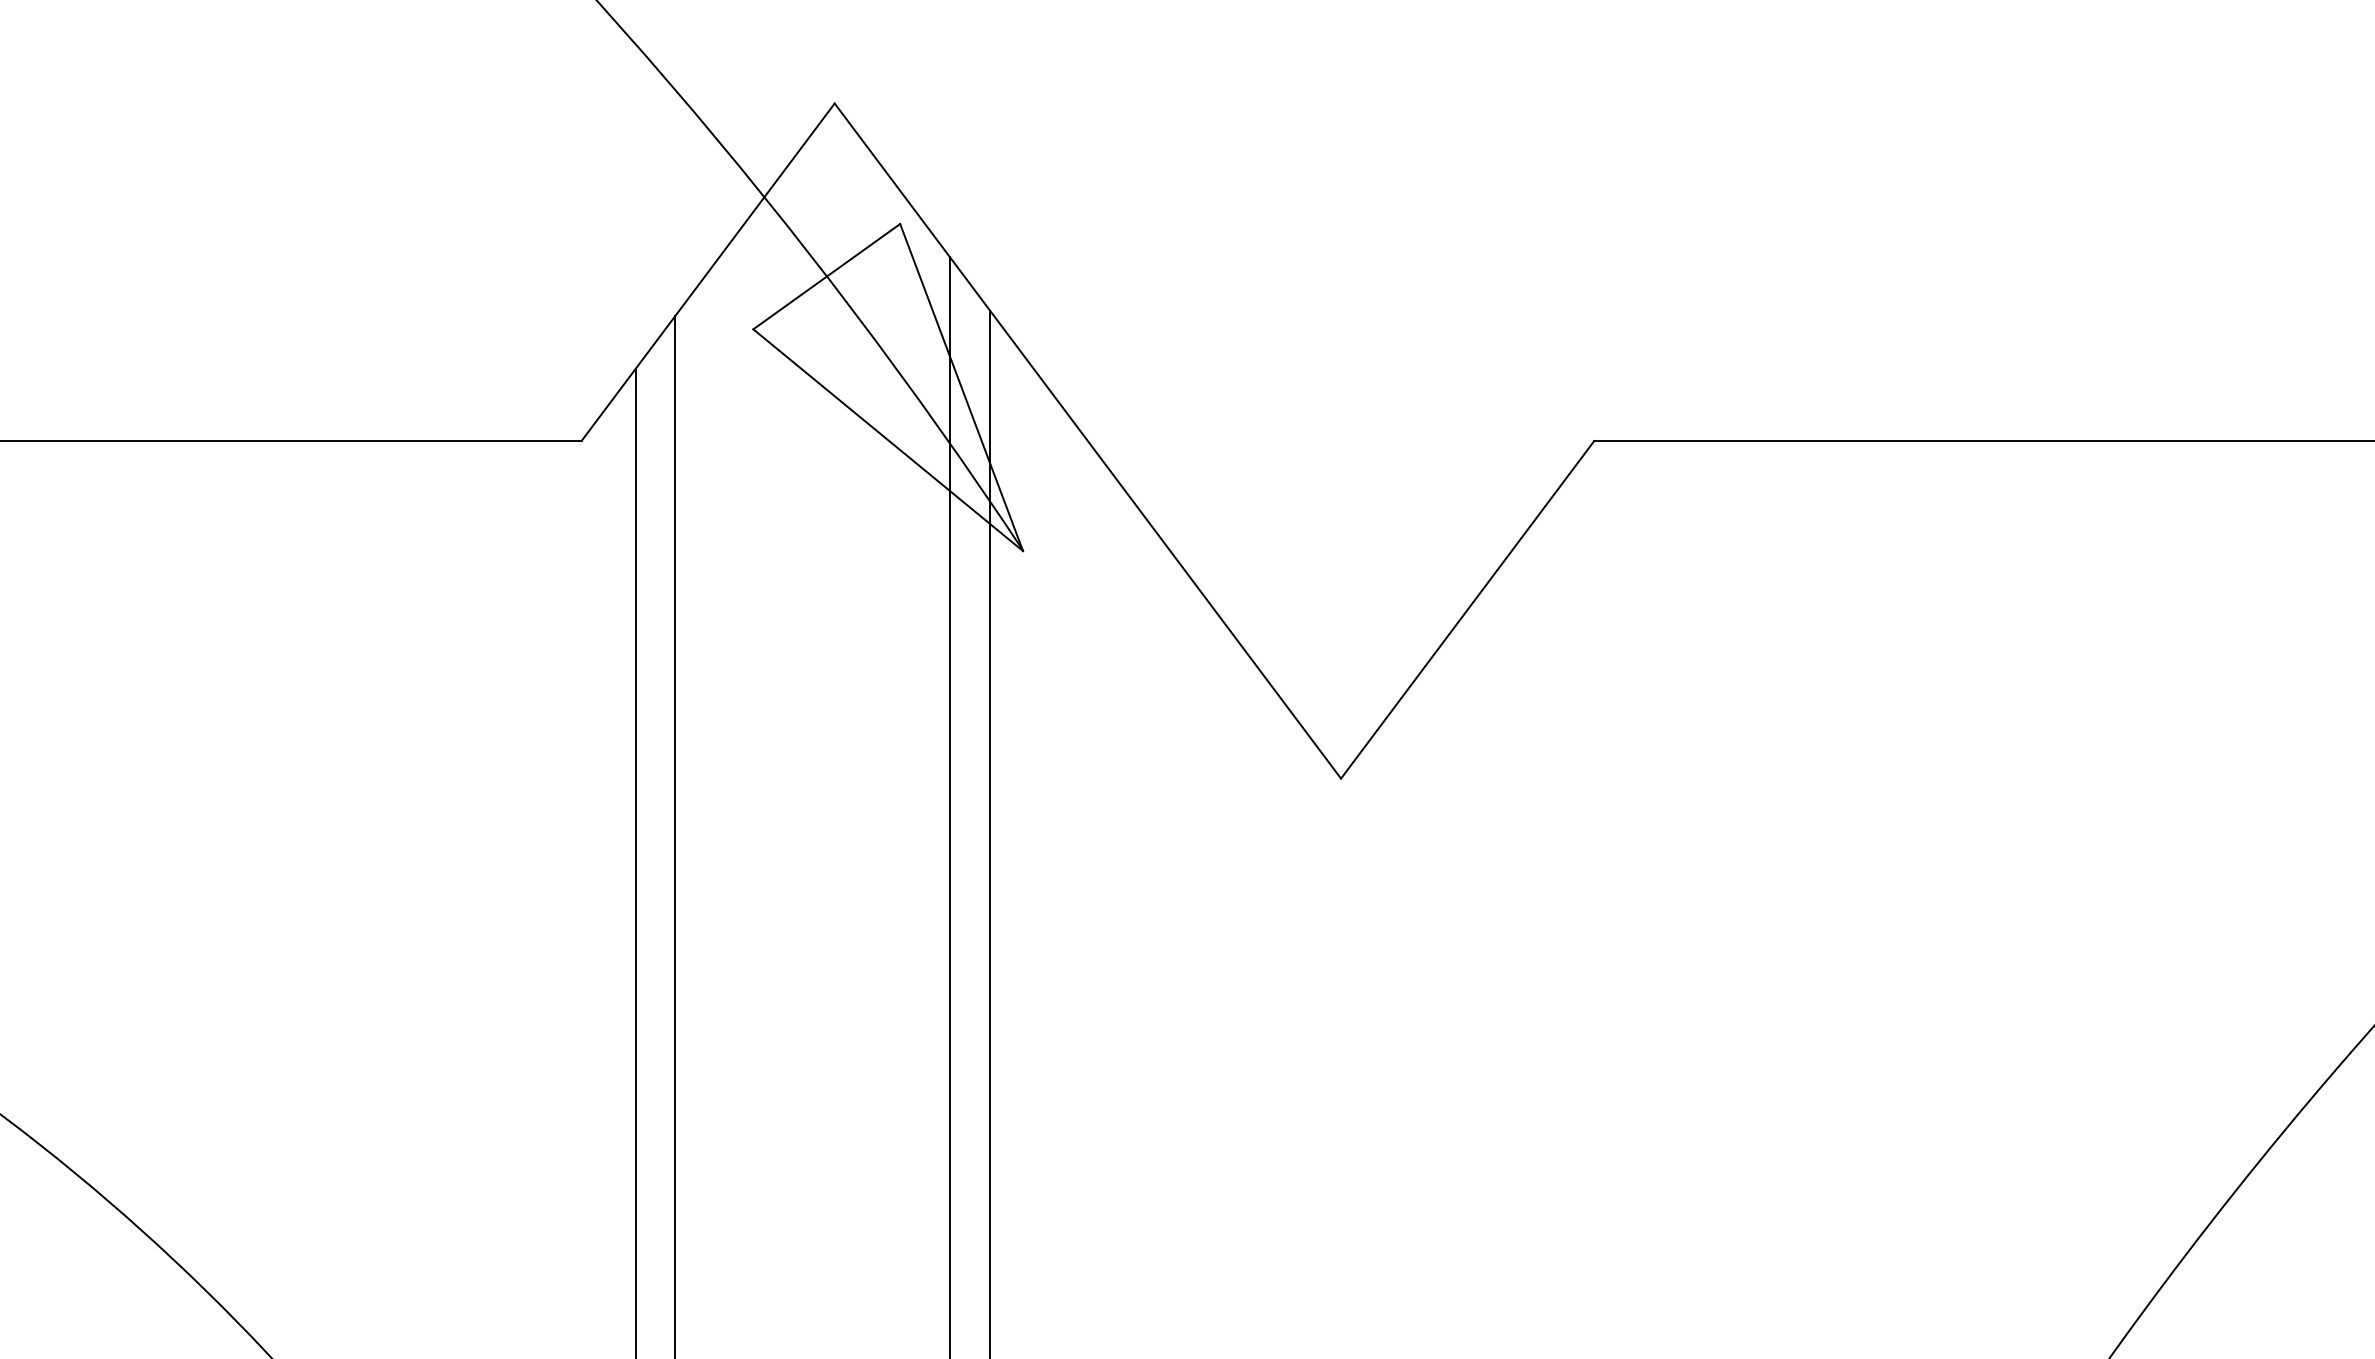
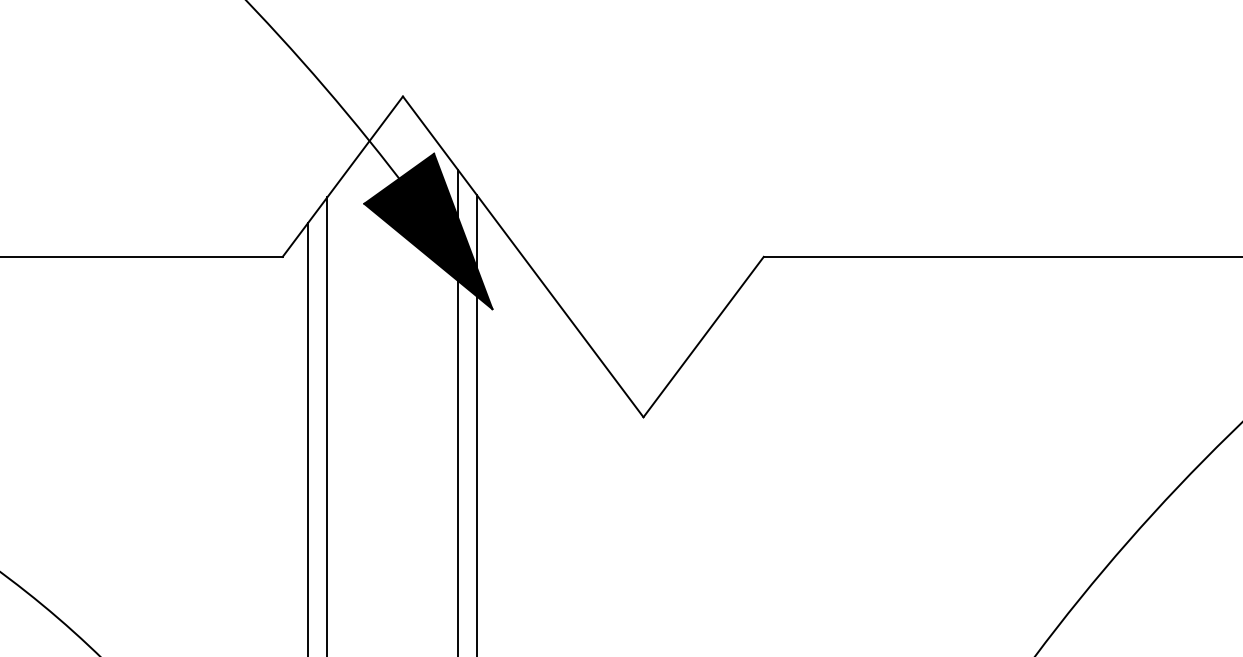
fill: (888, 387) -> (428, 231), added

